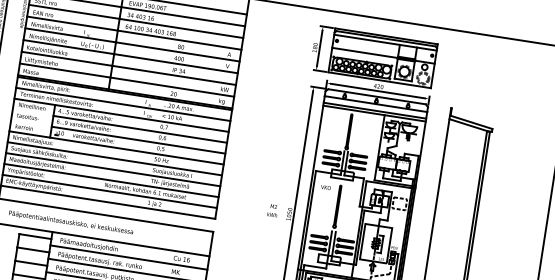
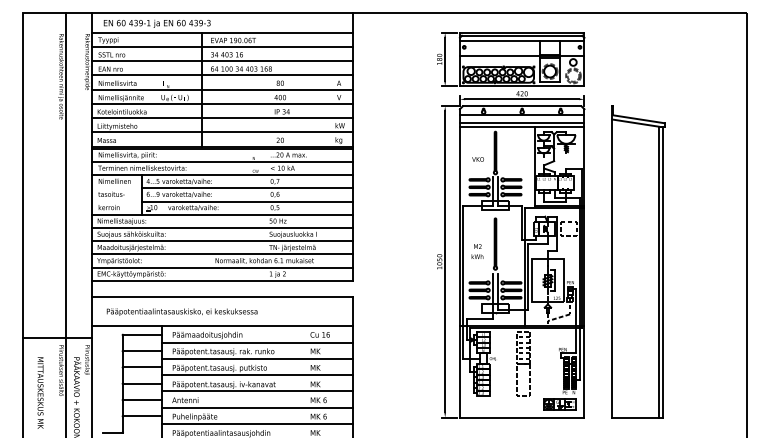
text: (325, 187) -> (477, 159), moved
text: (272, 210) -> (477, 251), moved

